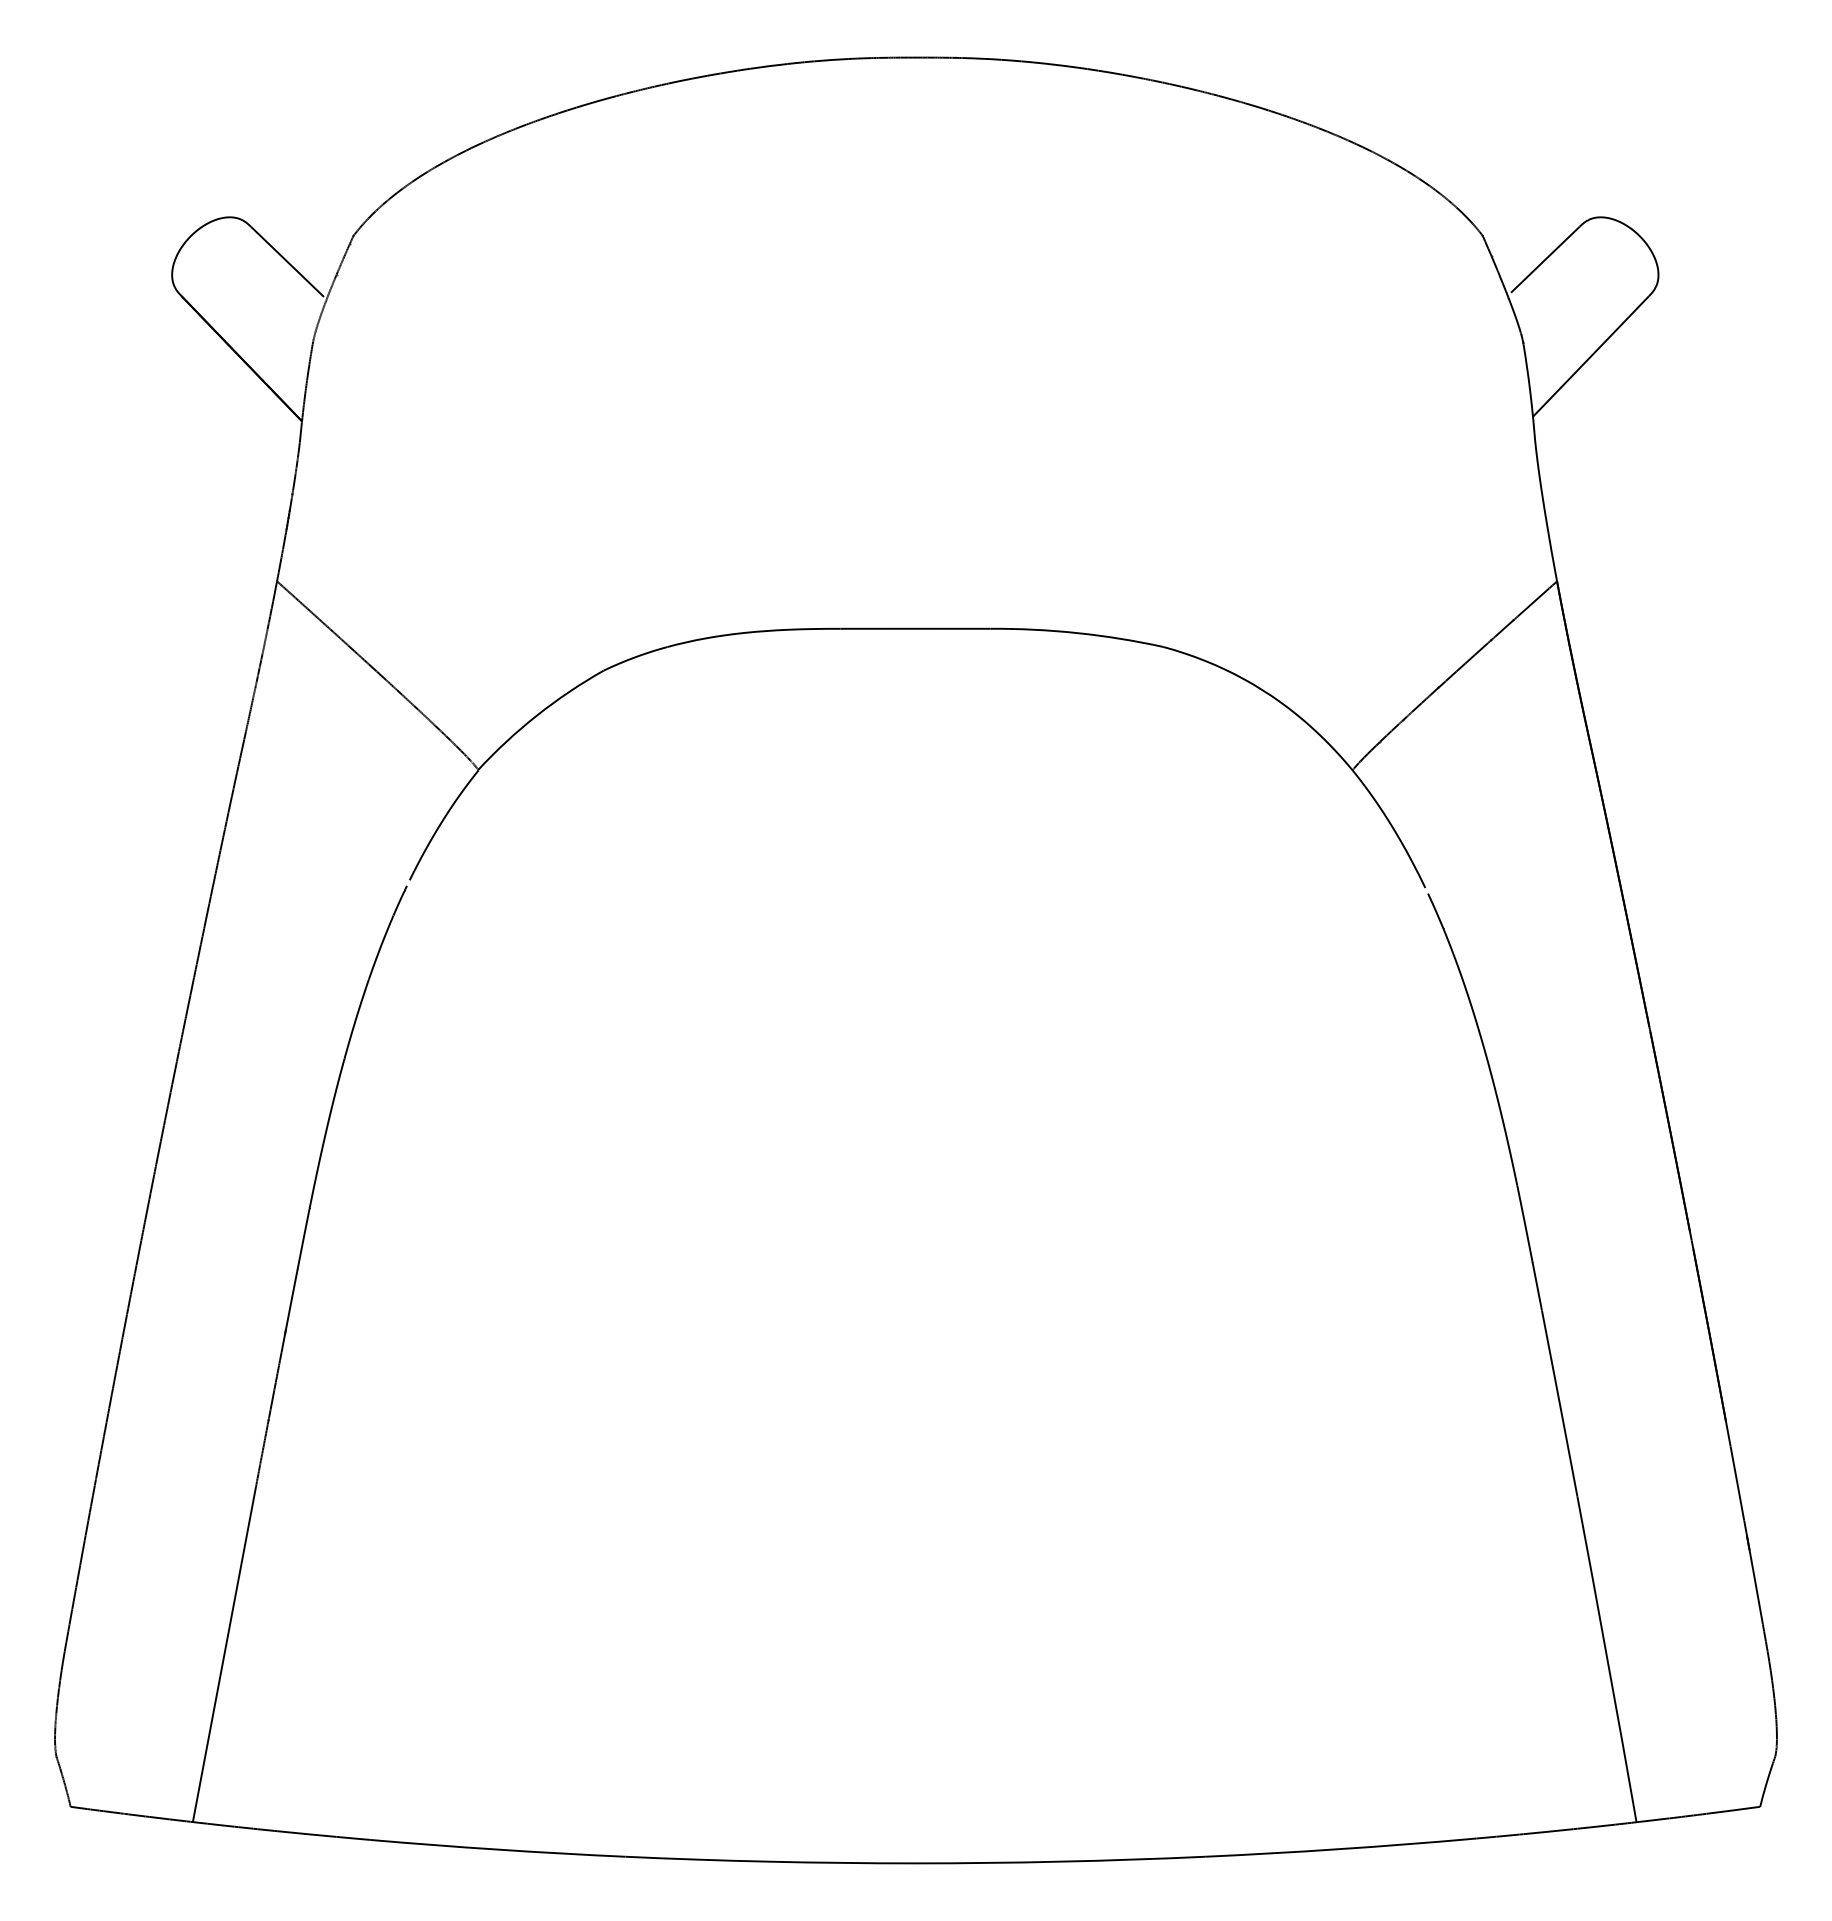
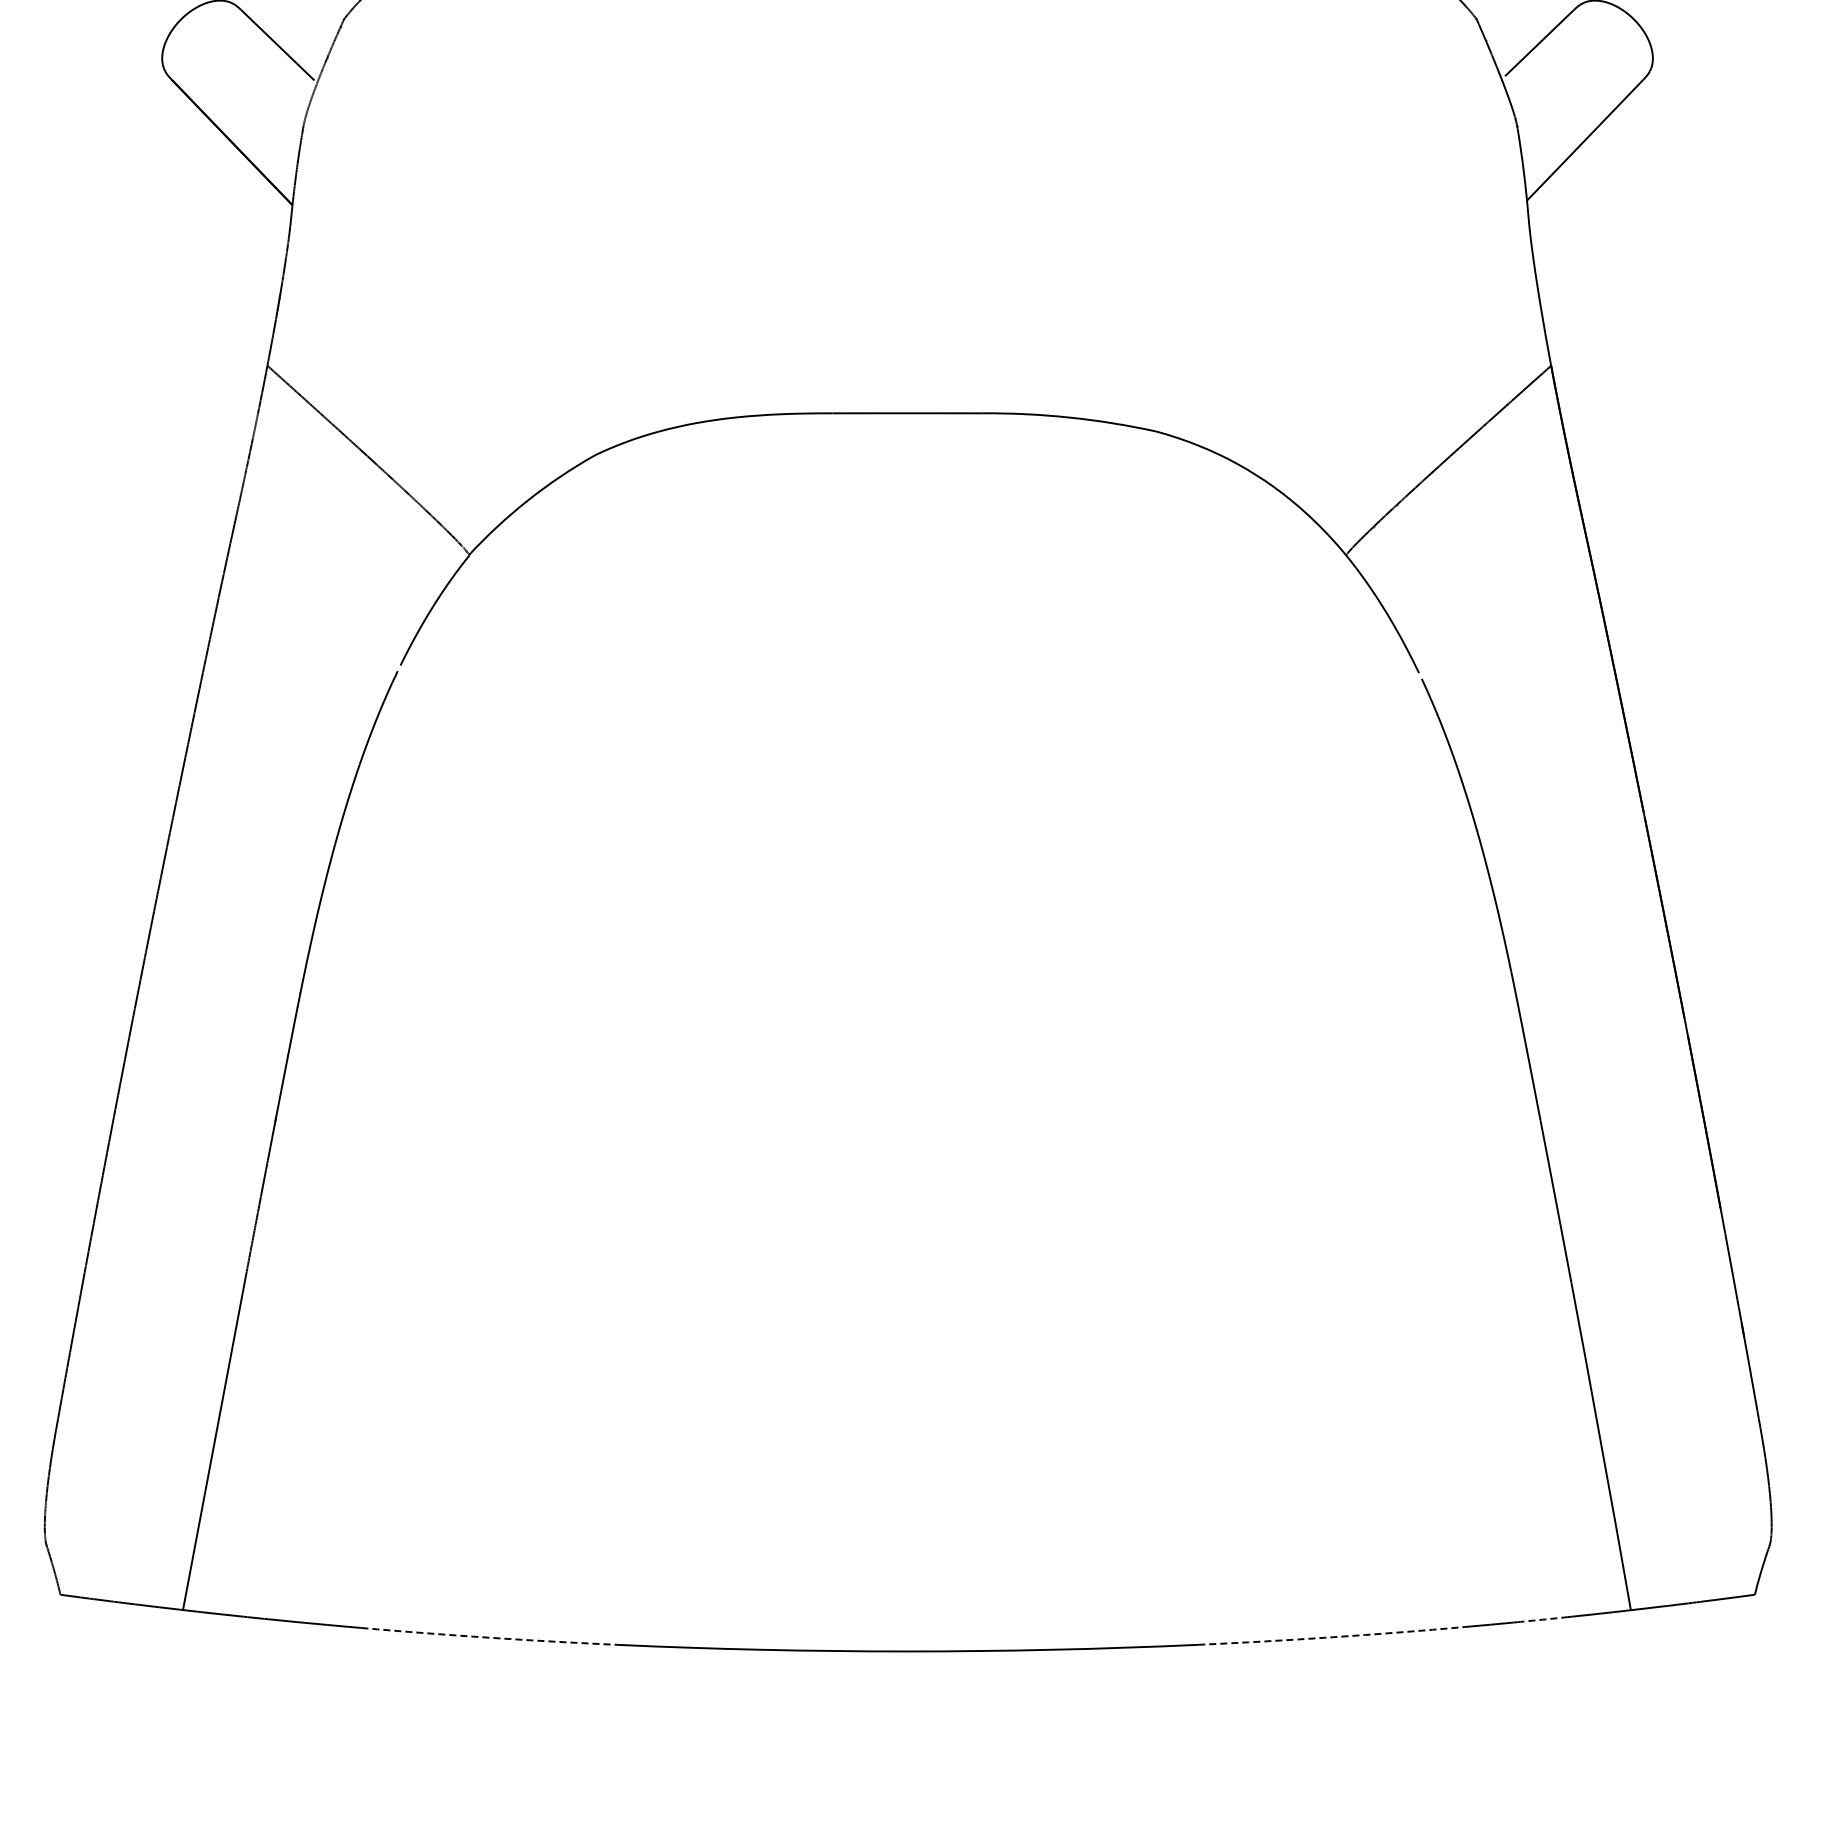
arc: (1548, 1831) -> (1542, 1619), solid -> dashed
arc: (498, 1849) -> (489, 1637), solid -> dashed
arc: (1338, 1849) -> (1331, 1637), solid -> dashed

